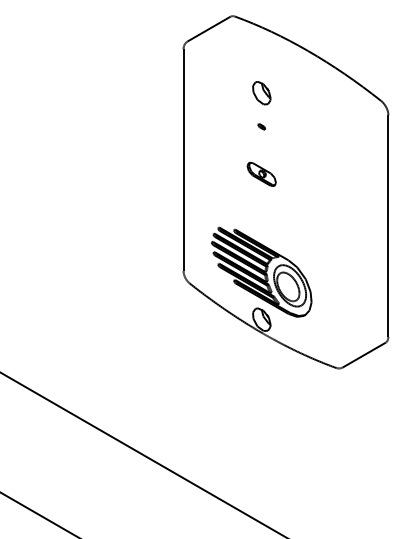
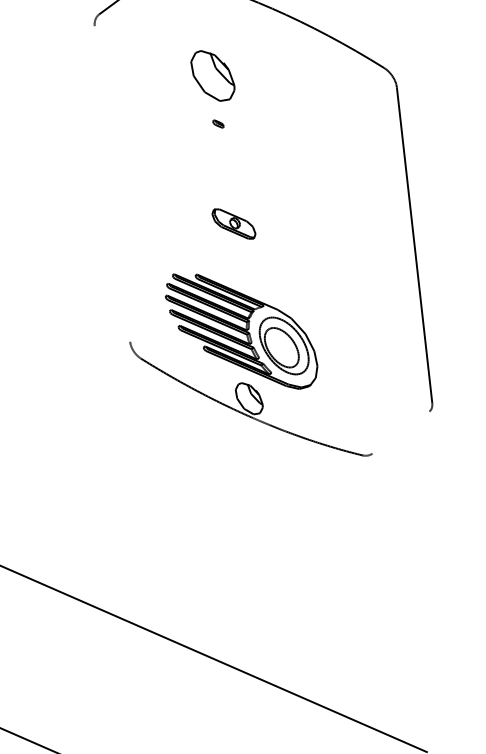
part: (261, 93) -> (212, 76), size x1.6
line: (183, 160) -> (112, 184), removed
part: (261, 173) -> (233, 222), moved
line: (363, 354) -> (399, 431), removed

